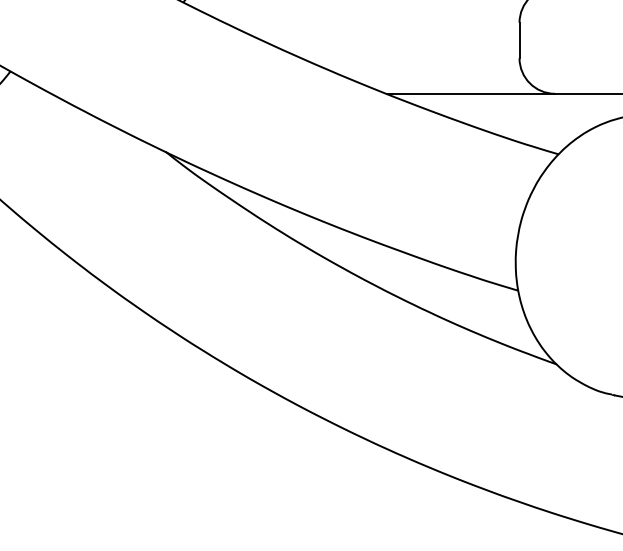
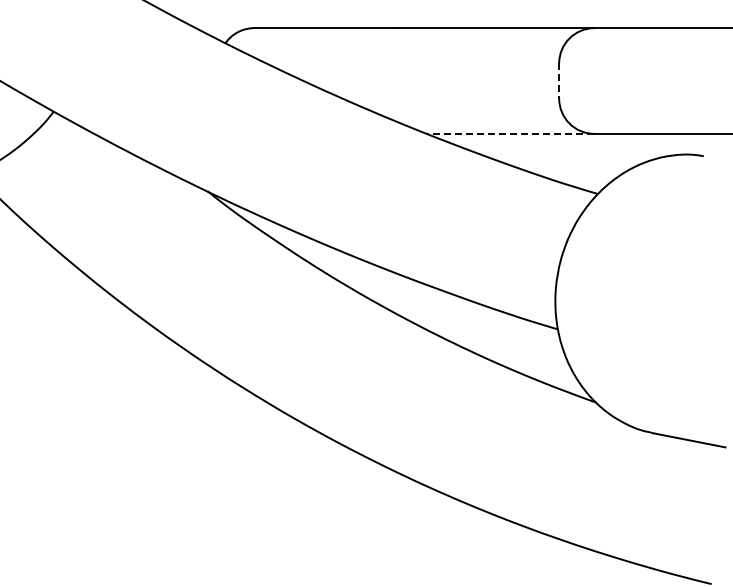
line: (519, 41) -> (559, 81), solid -> dashed
line: (470, 93) -> (510, 133), solid -> dashed

